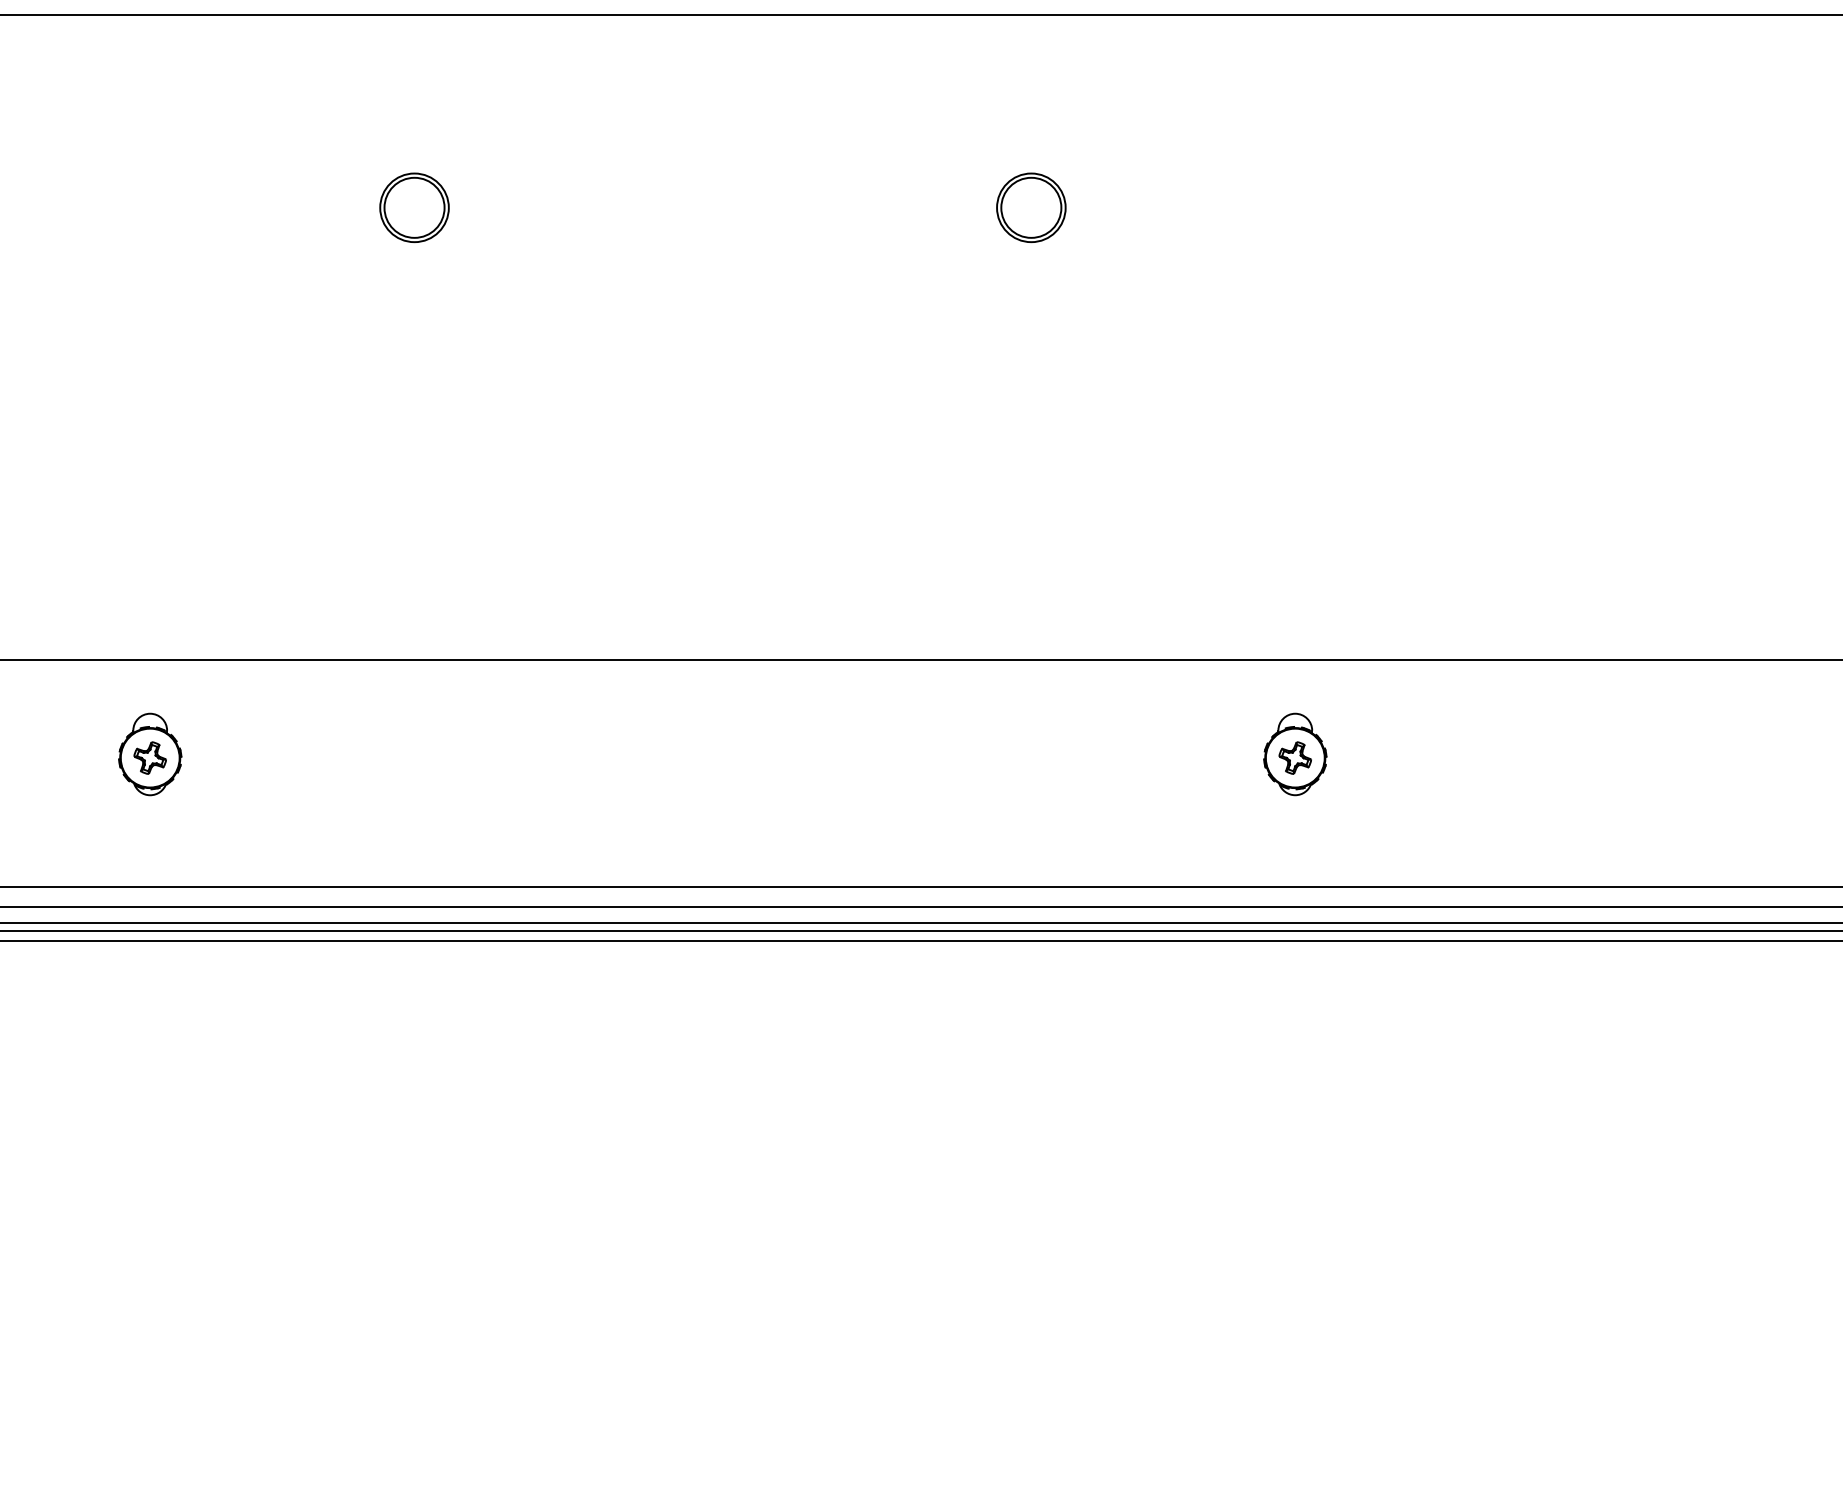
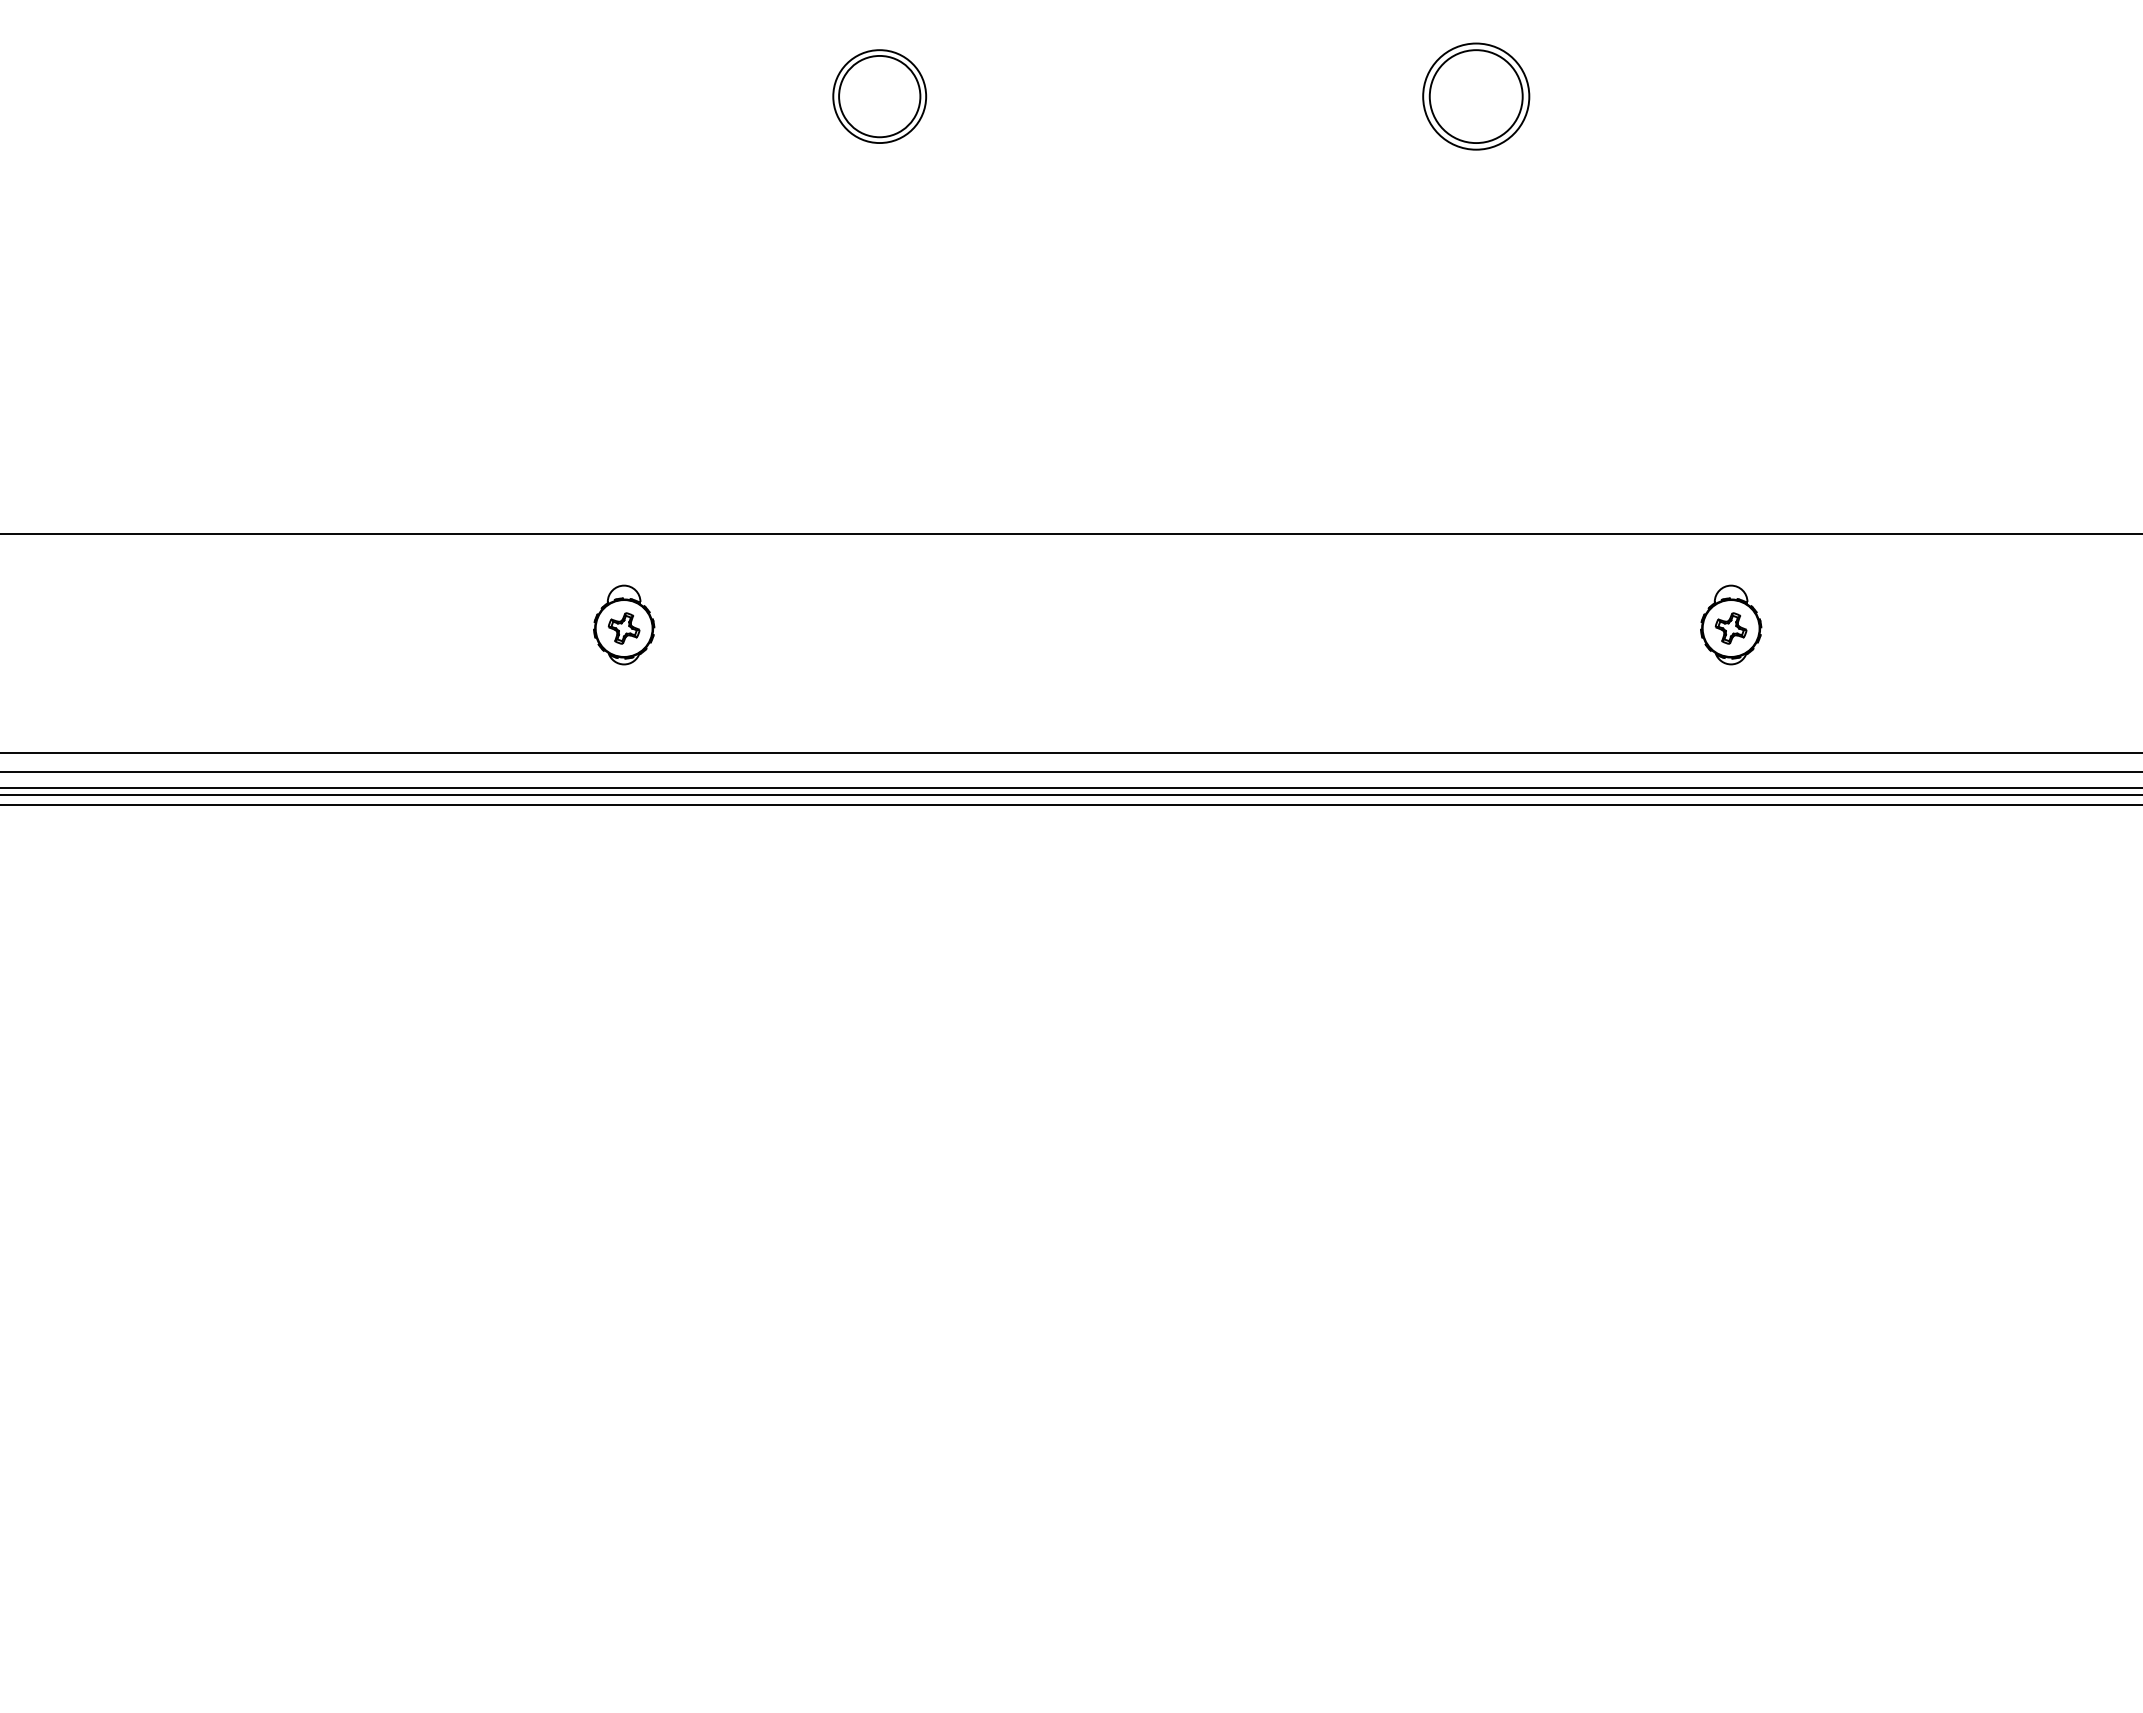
part: (414, 207) -> (879, 96), size x1.4
part: (1030, 207) -> (1475, 96), size x1.6

